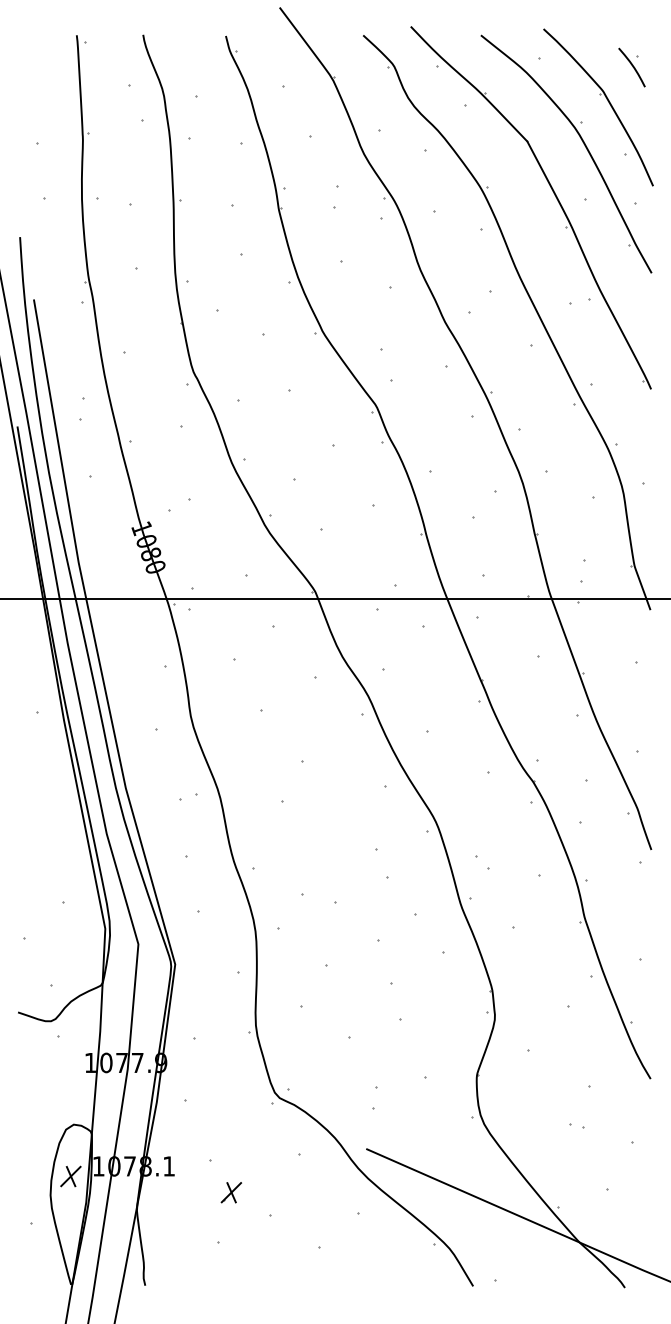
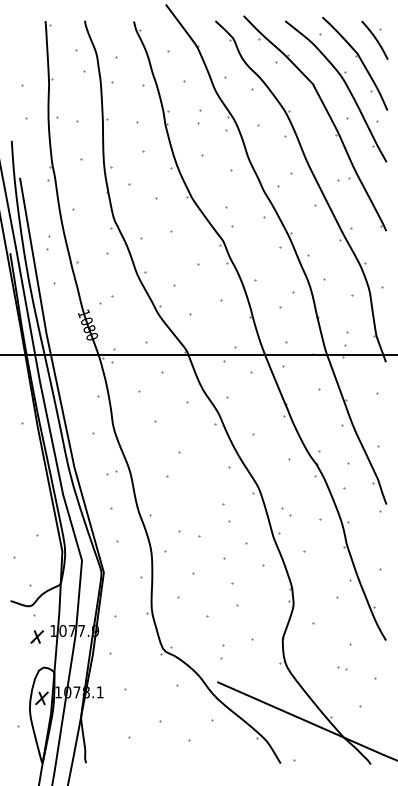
part: (631, 66) -> (374, 39), size x1.67
part: (230, 1191) -> (36, 636), moved

